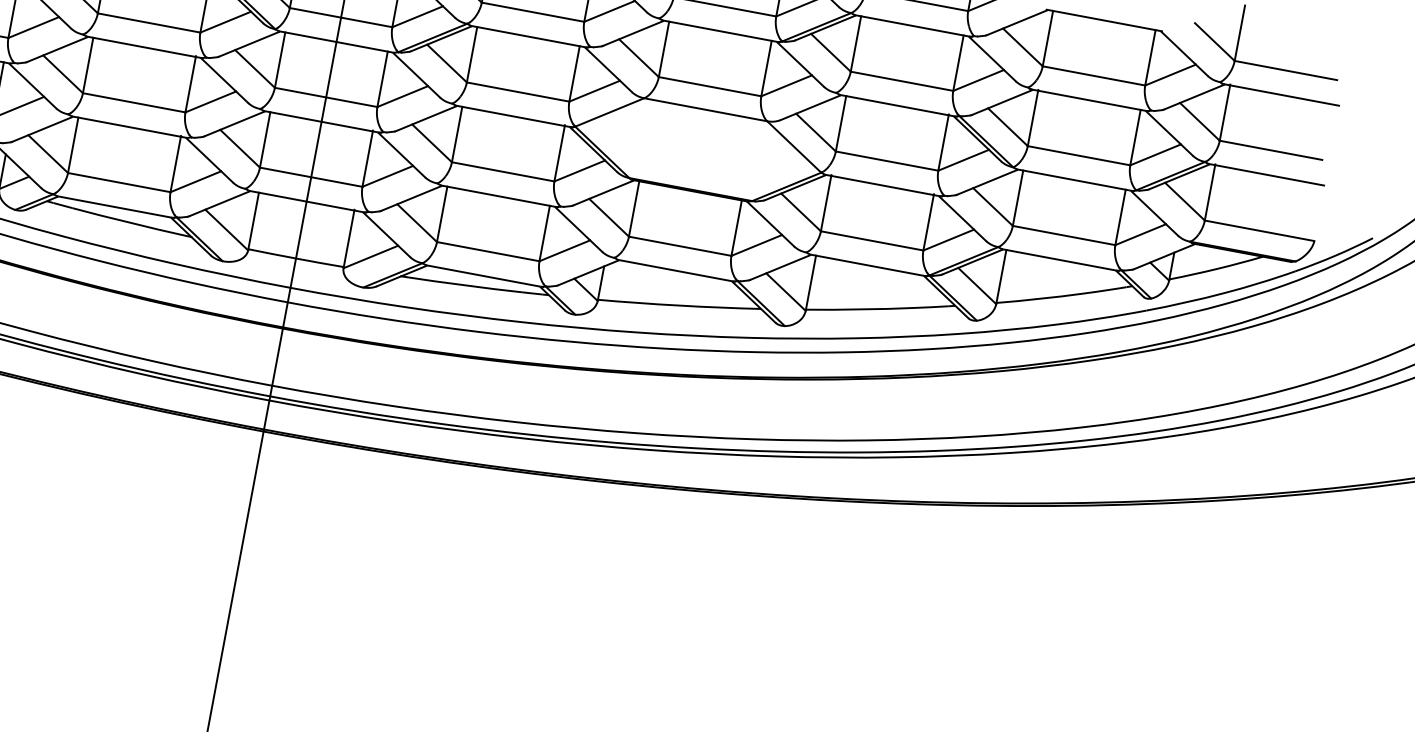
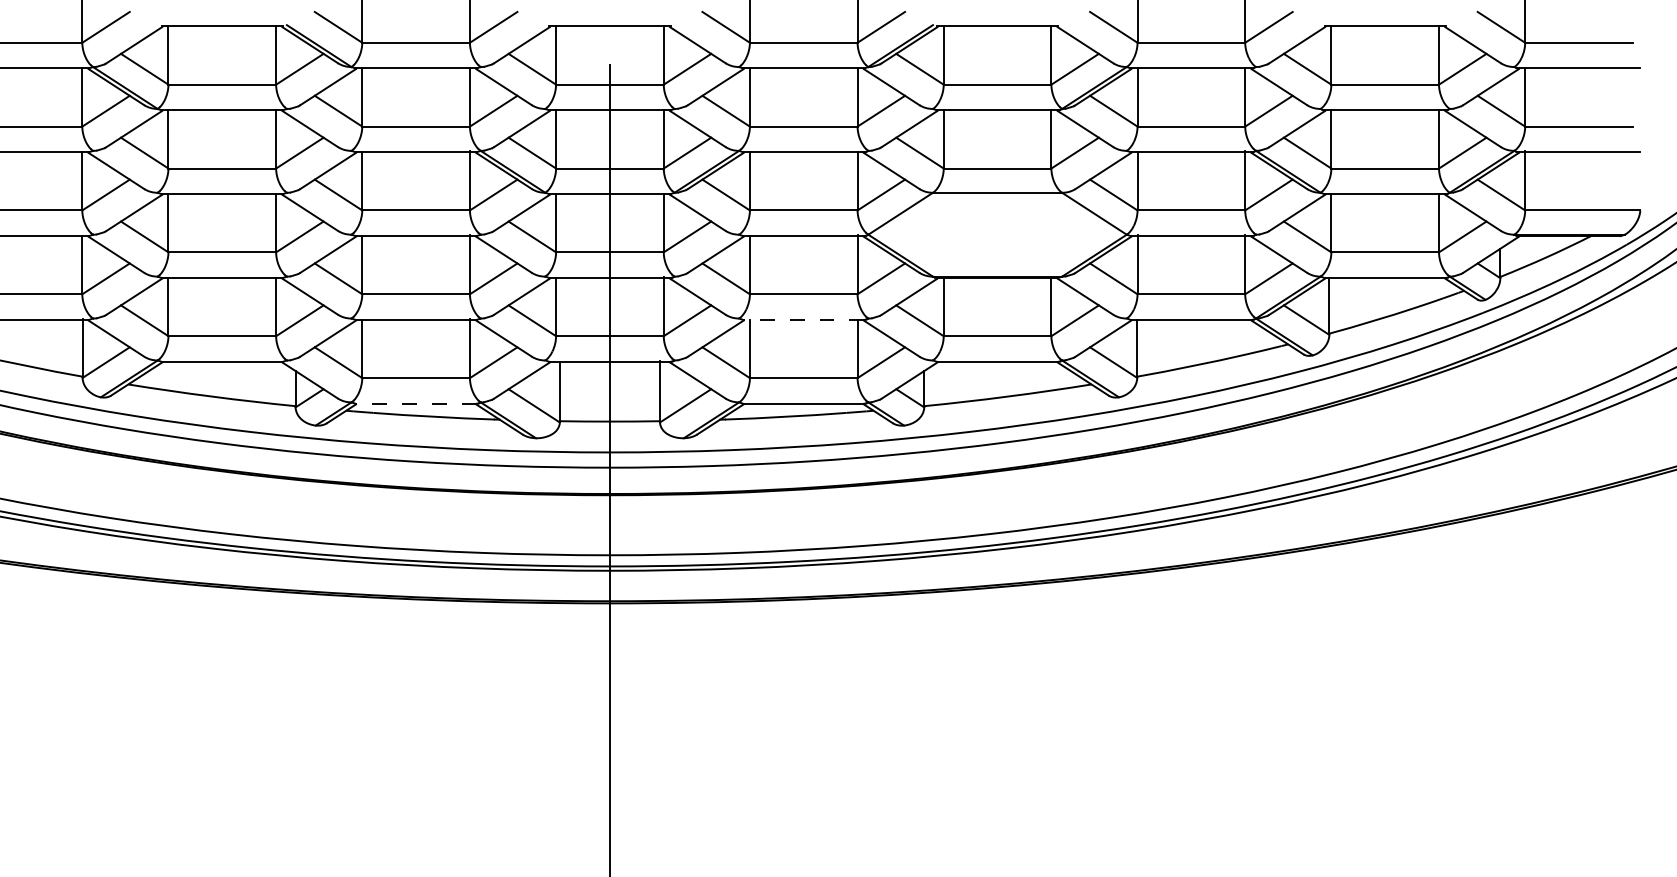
line: (498, 195) -> (803, 319), solid -> dashed
line: (115, 206) -> (416, 403), solid -> dashed

